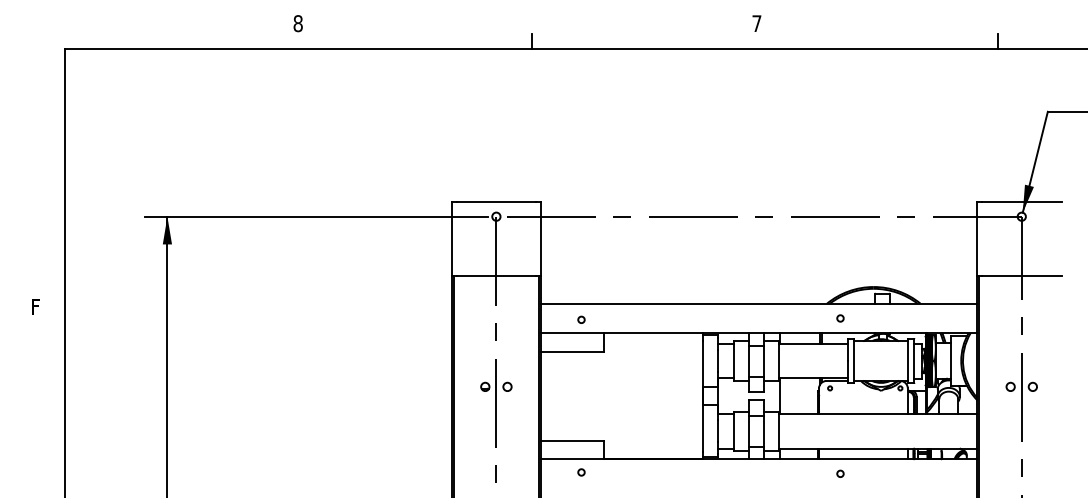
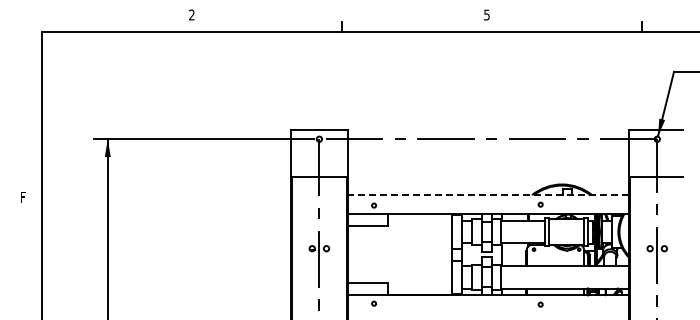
text: (297, 22) -> (191, 14), 8 -> 2
text: (756, 22) -> (486, 14), 7 -> 5
line: (757, 304) -> (487, 195), solid -> dashed

